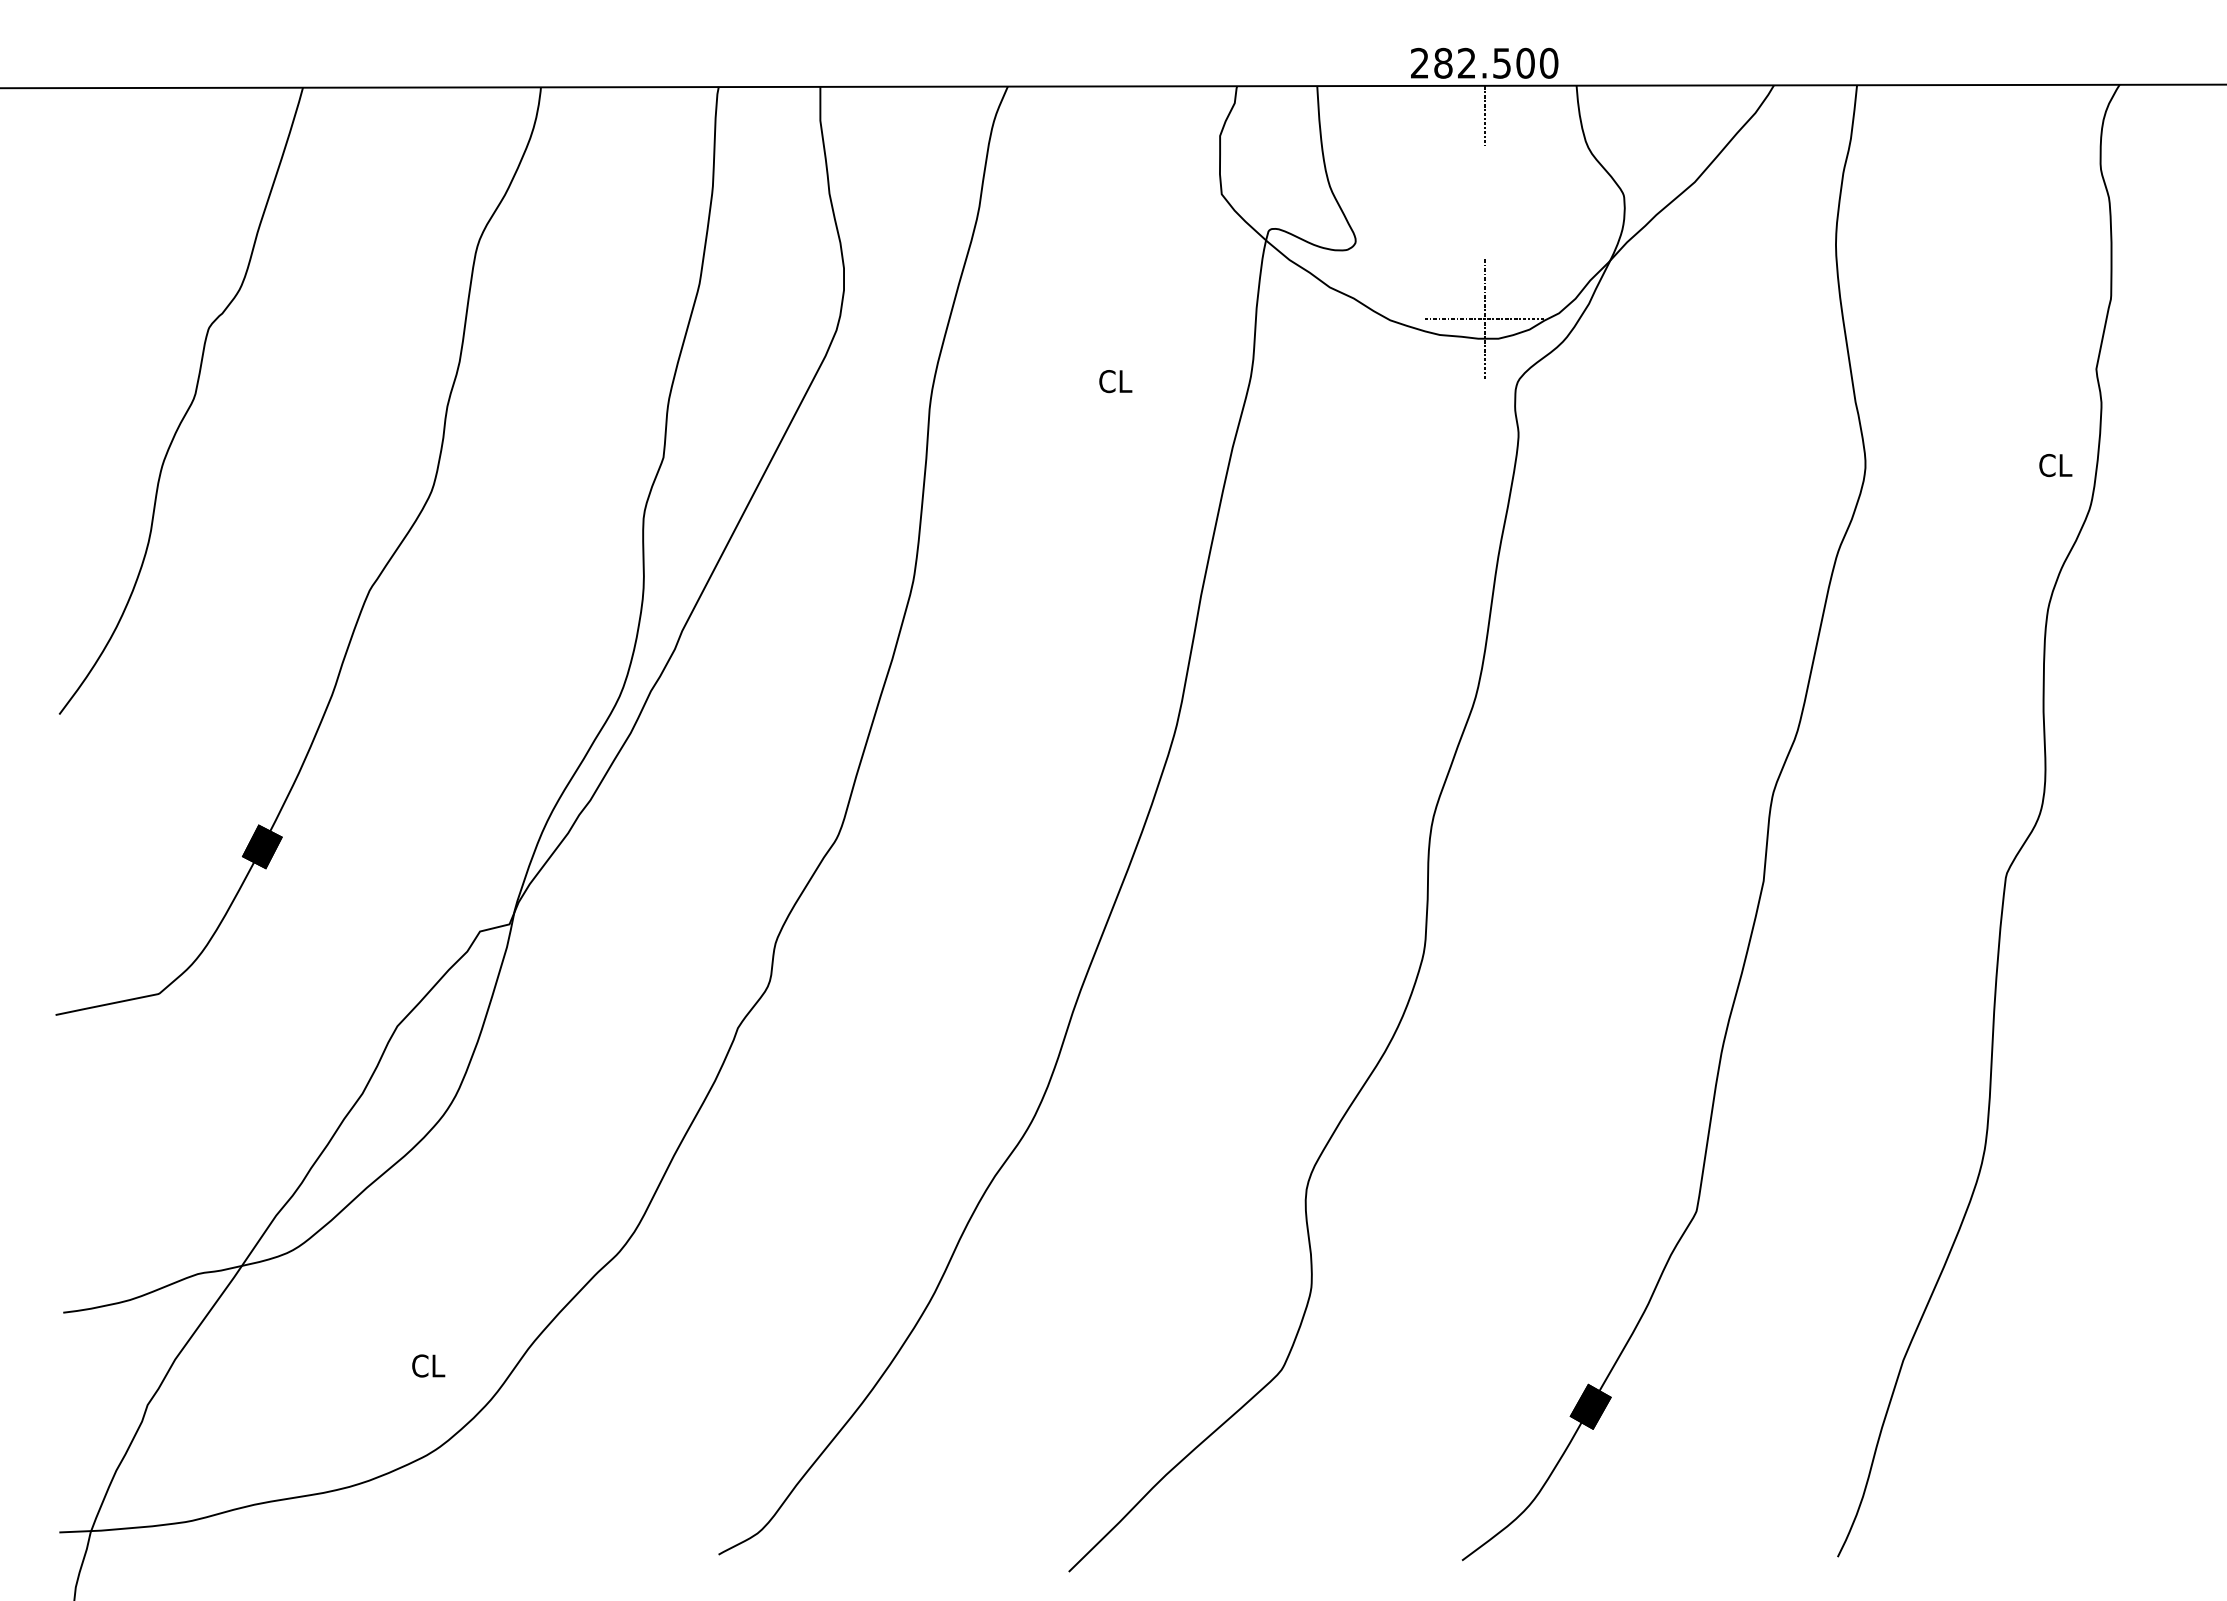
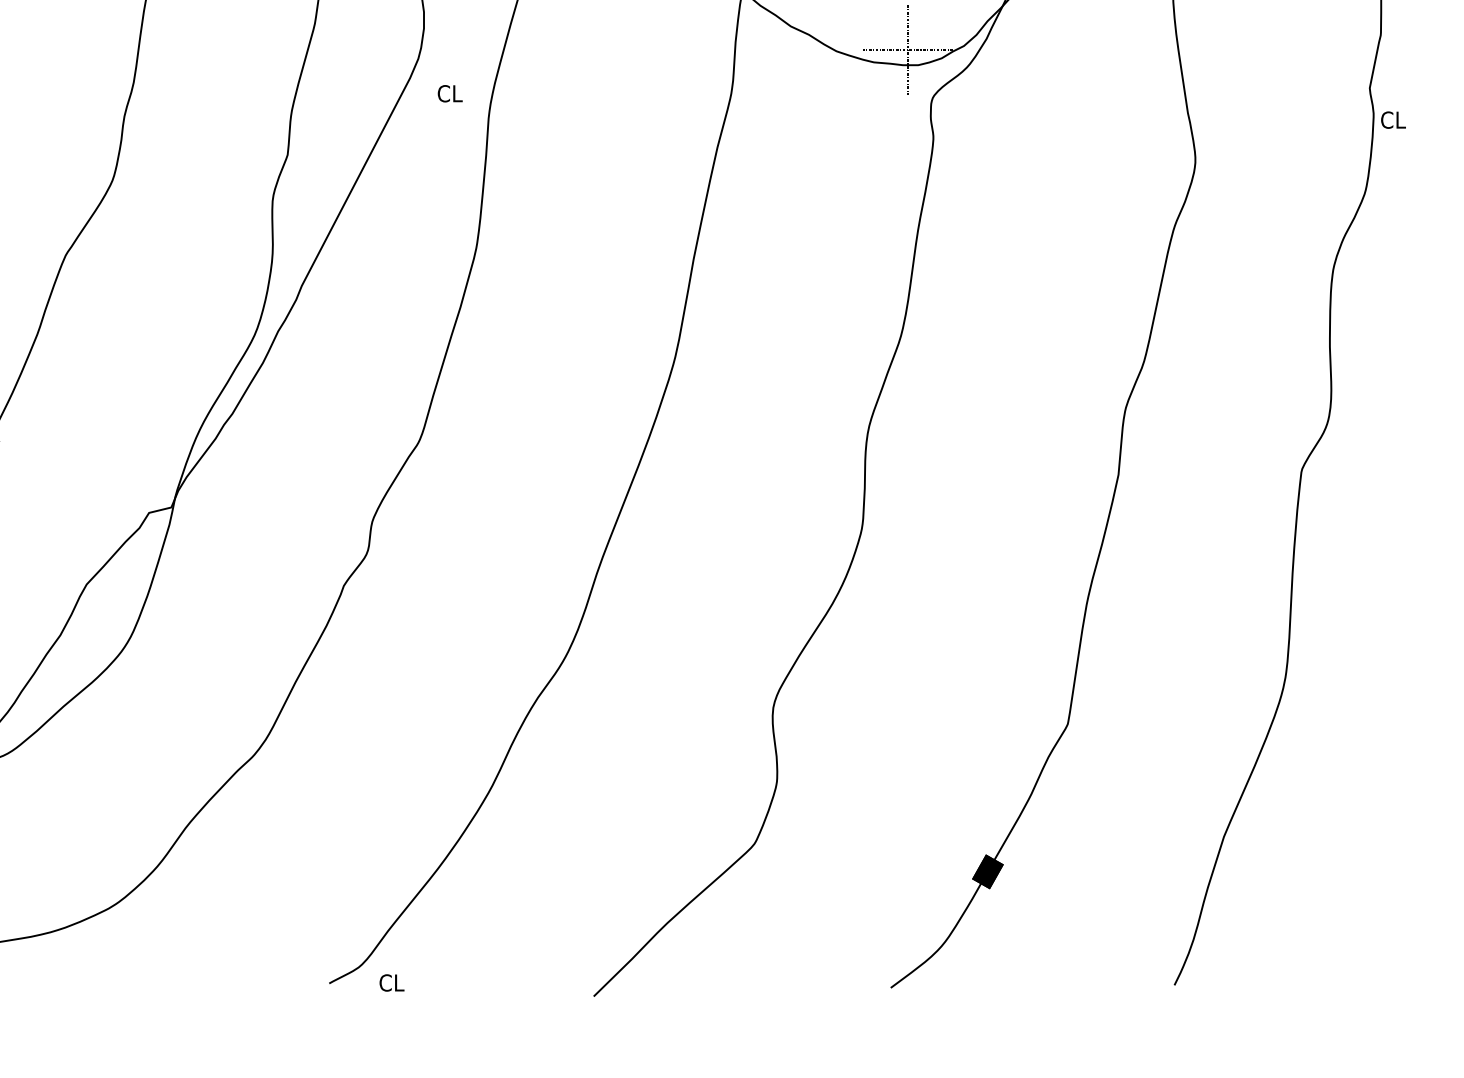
text: (1115, 381) -> (450, 93), moved
text: (2055, 465) -> (1393, 120), moved
text: (428, 1365) -> (391, 982), moved

